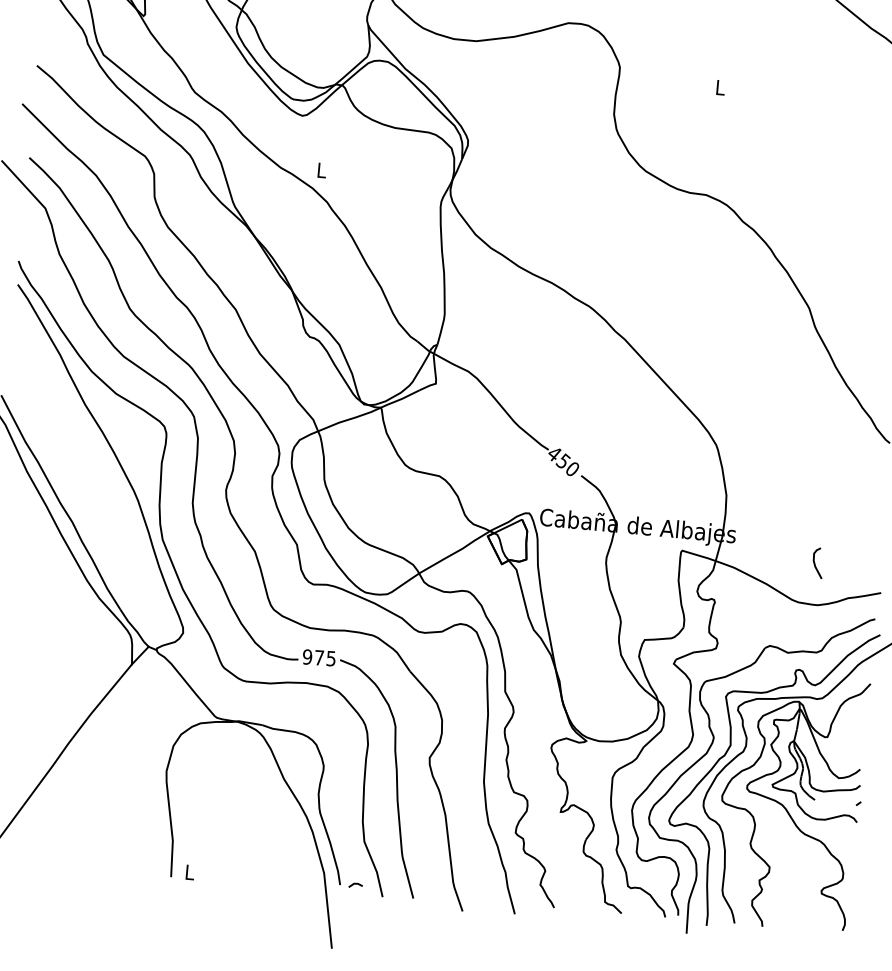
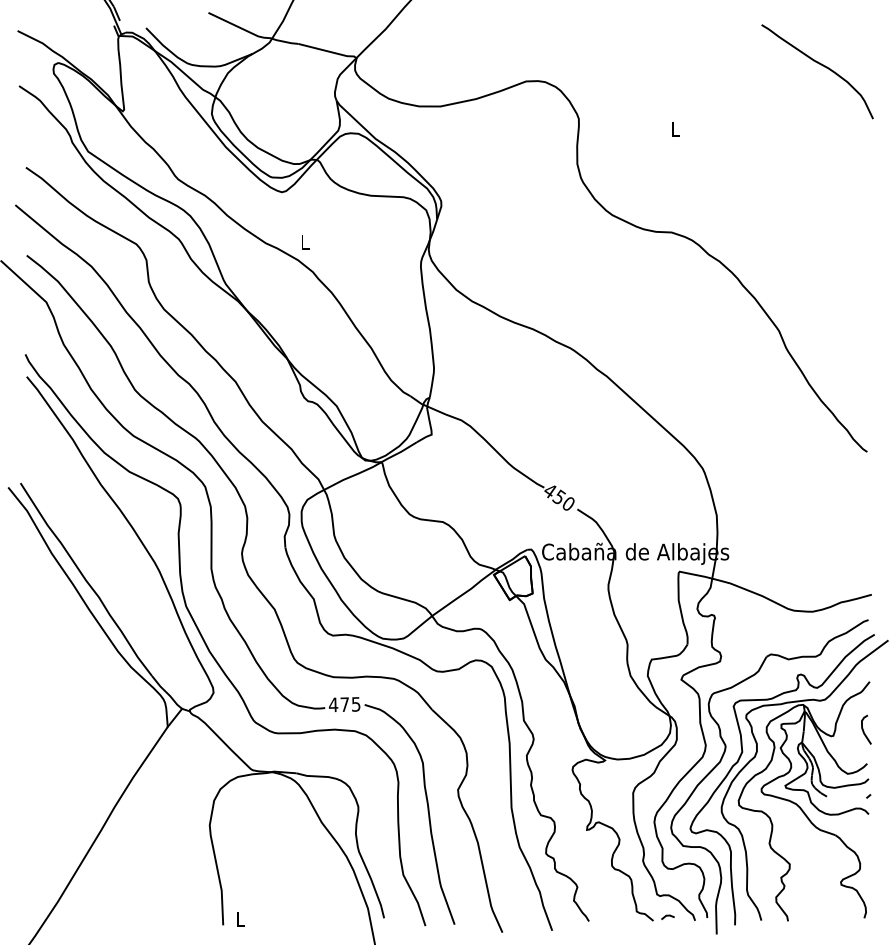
curve: (815, 564) -> (864, 731), moved
text: (307, 656) -> (333, 704), 975 -> 475
line: (355, 884) -> (667, 916), moved

